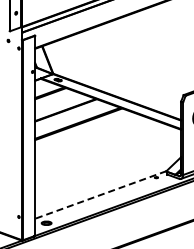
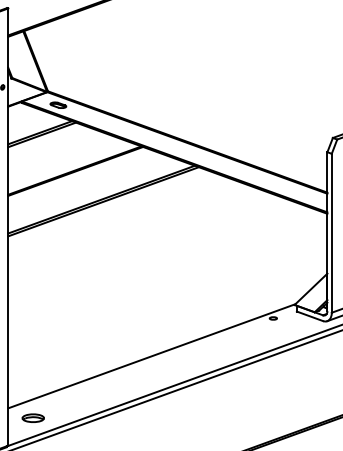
line: (100, 194) -> (151, 355), dashed -> solid

